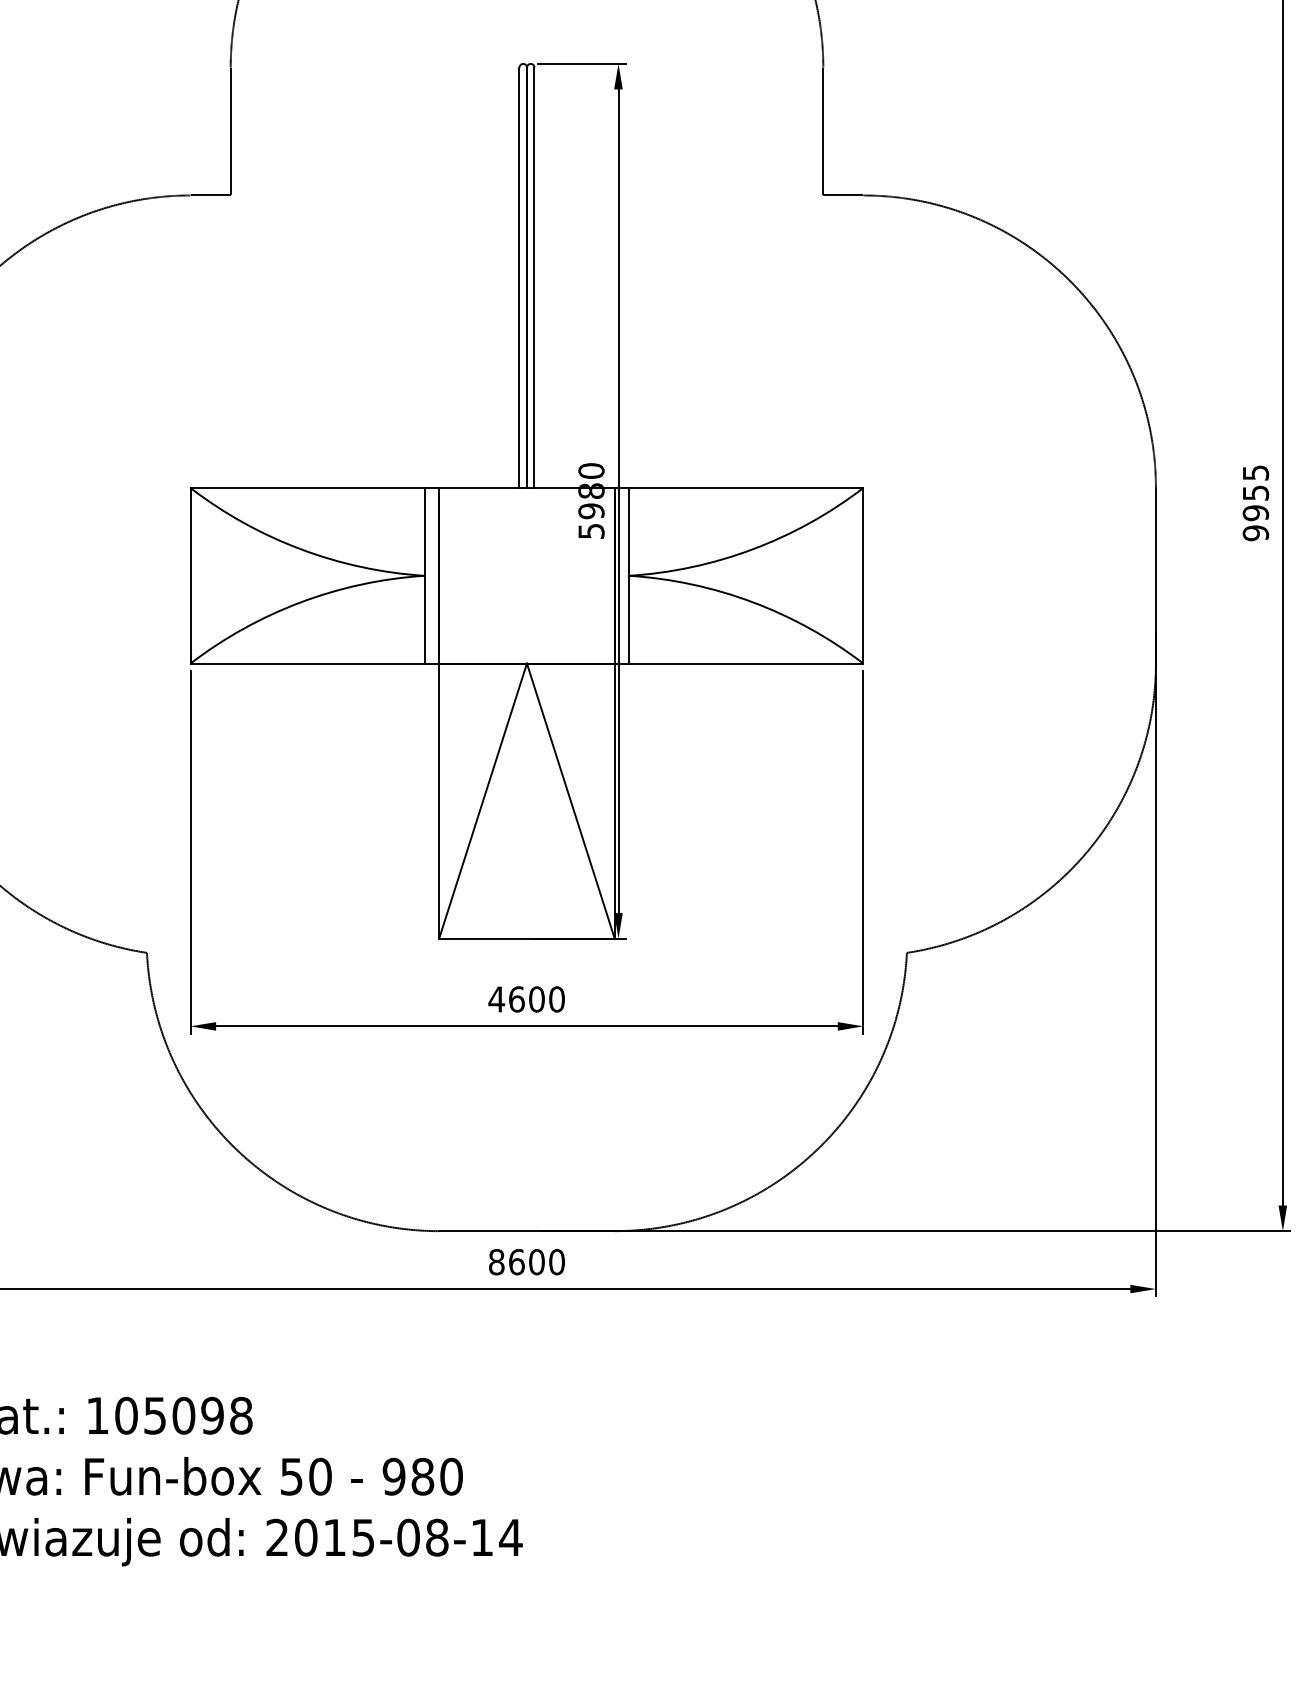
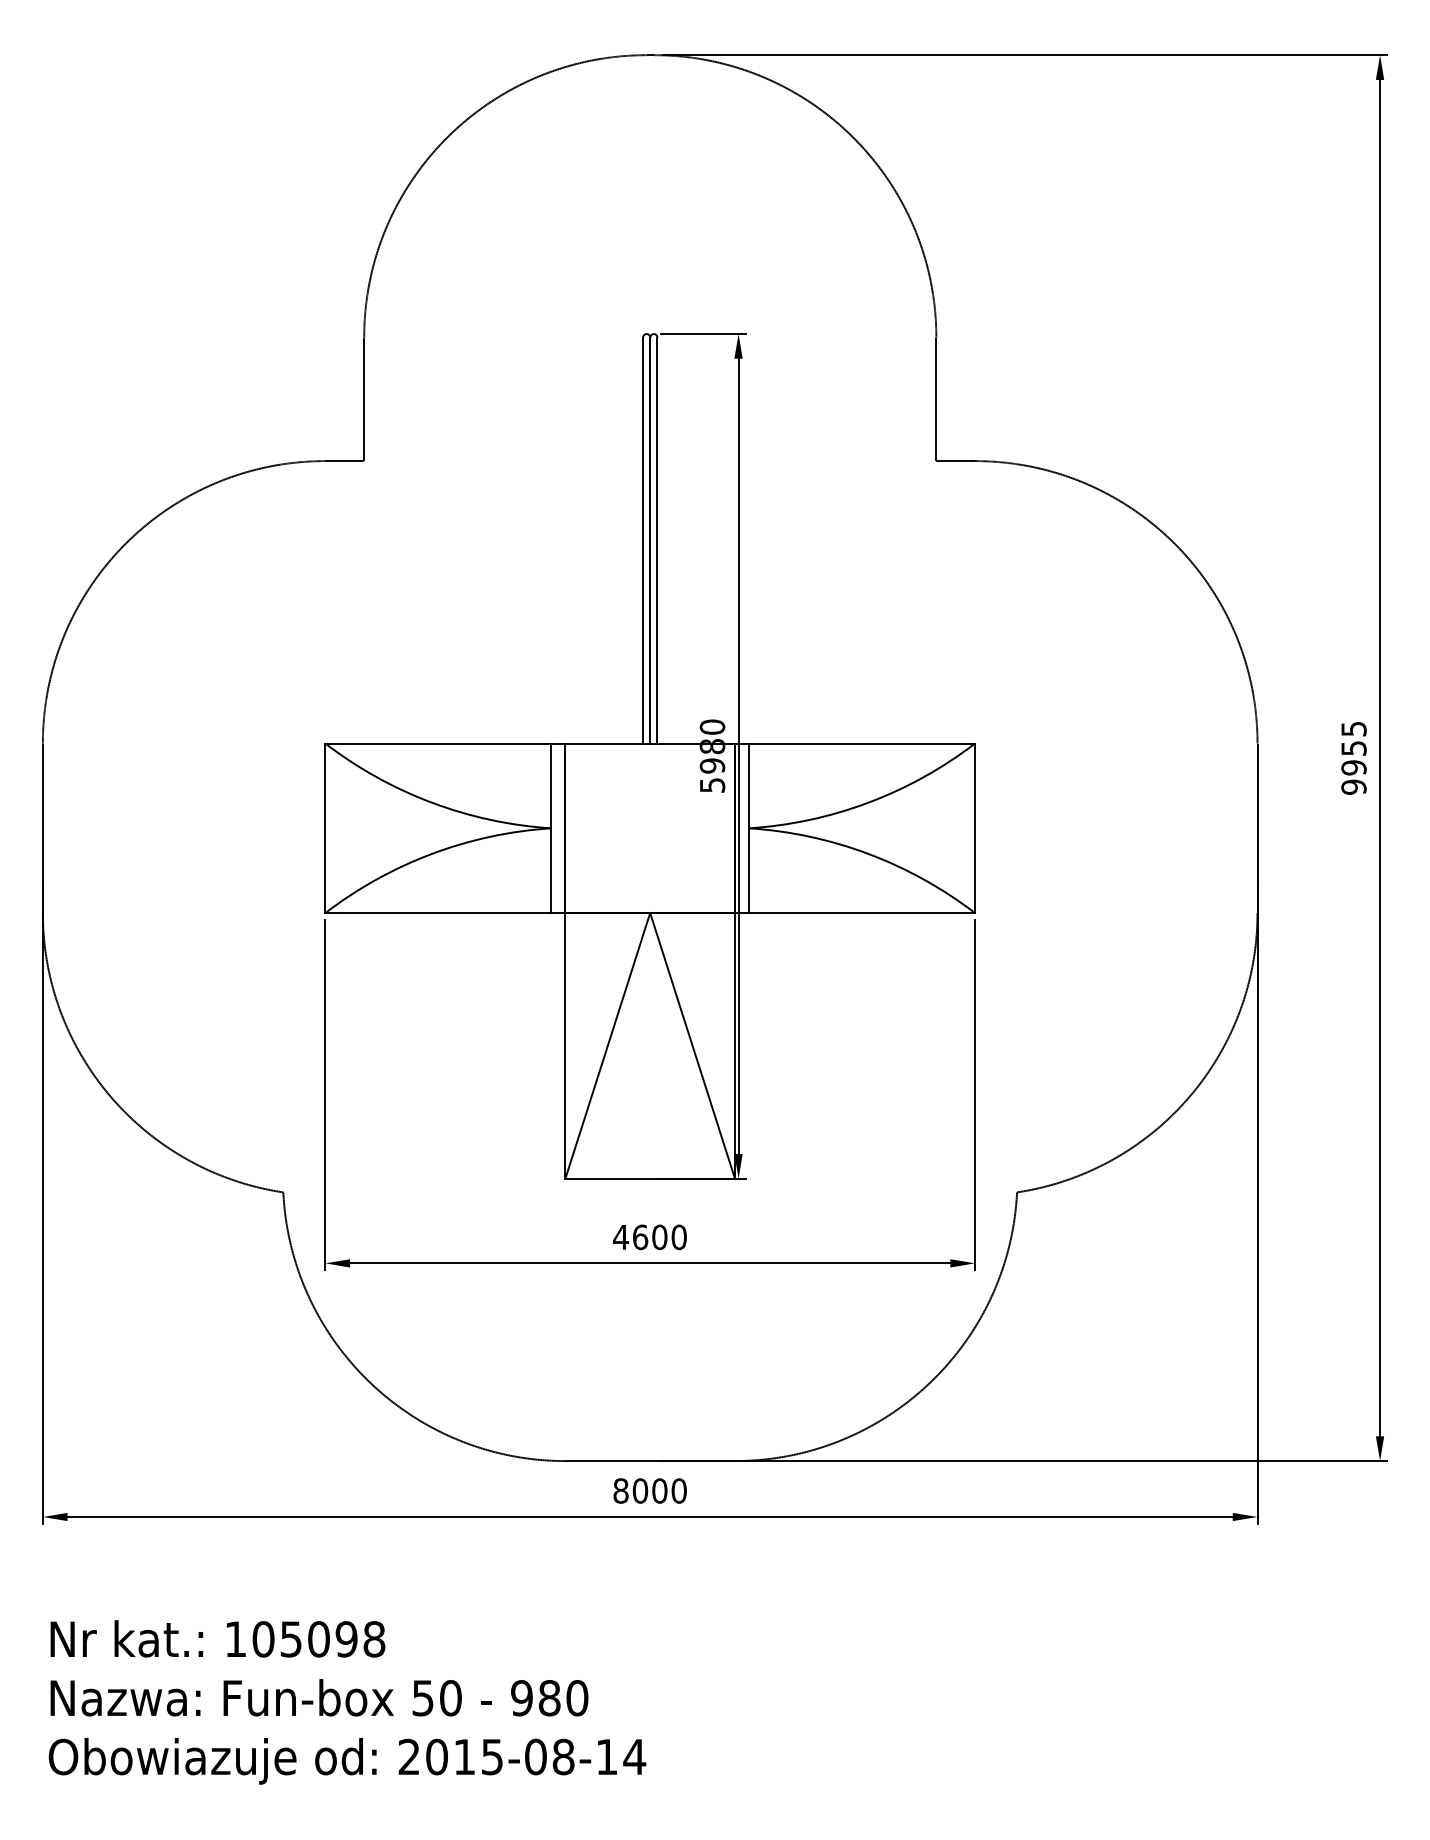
text: (516, 1261) -> (640, 1490), 8600 -> 8000

